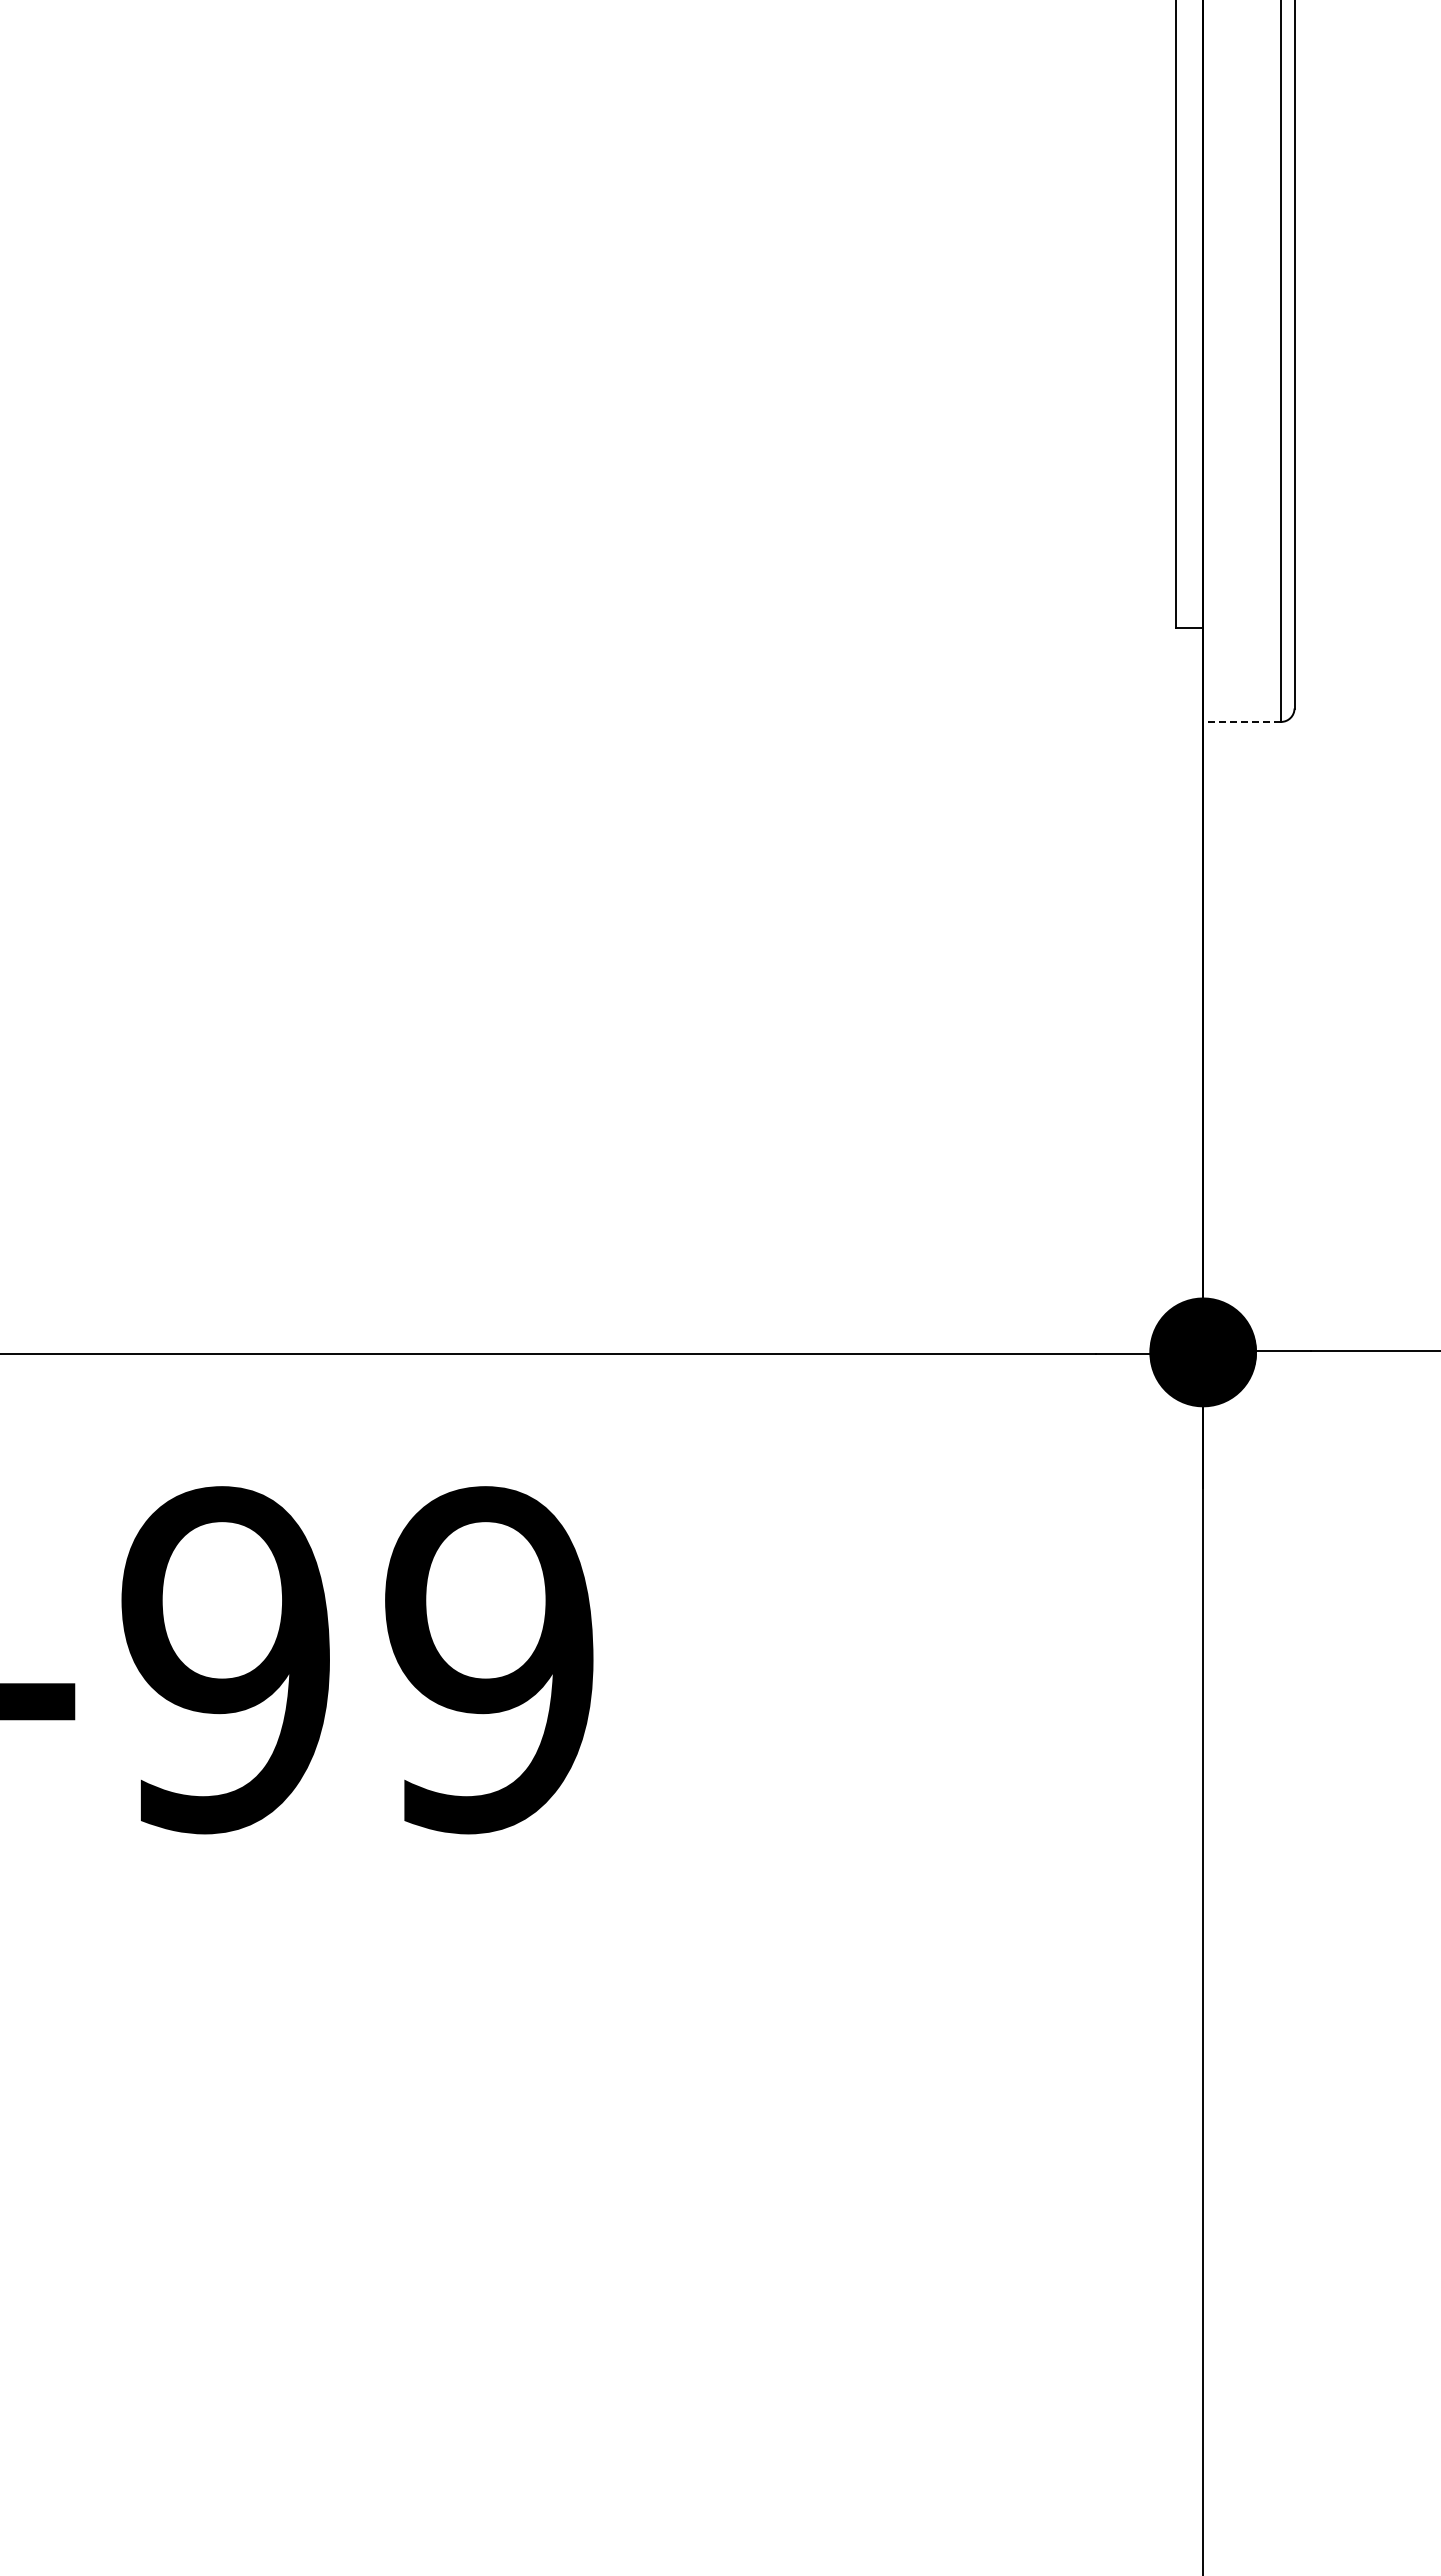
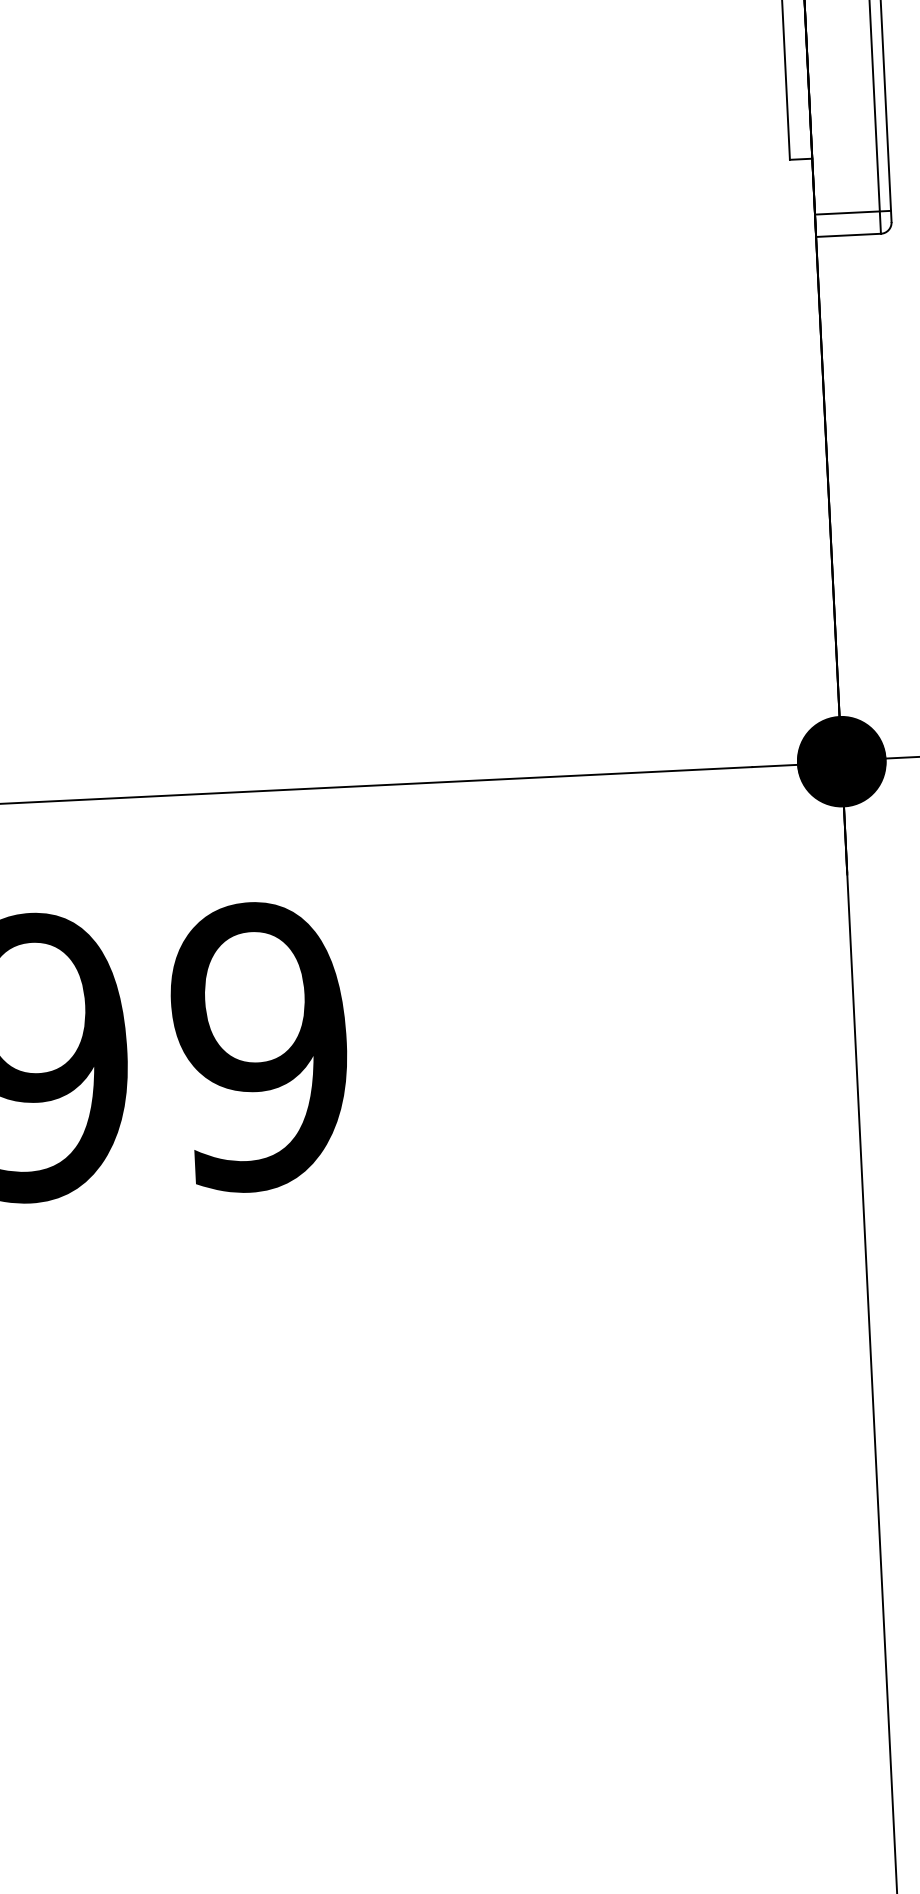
line: (1248, 695) -> (852, 213), added
line: (1242, 721) -> (848, 234), dashed -> solid

